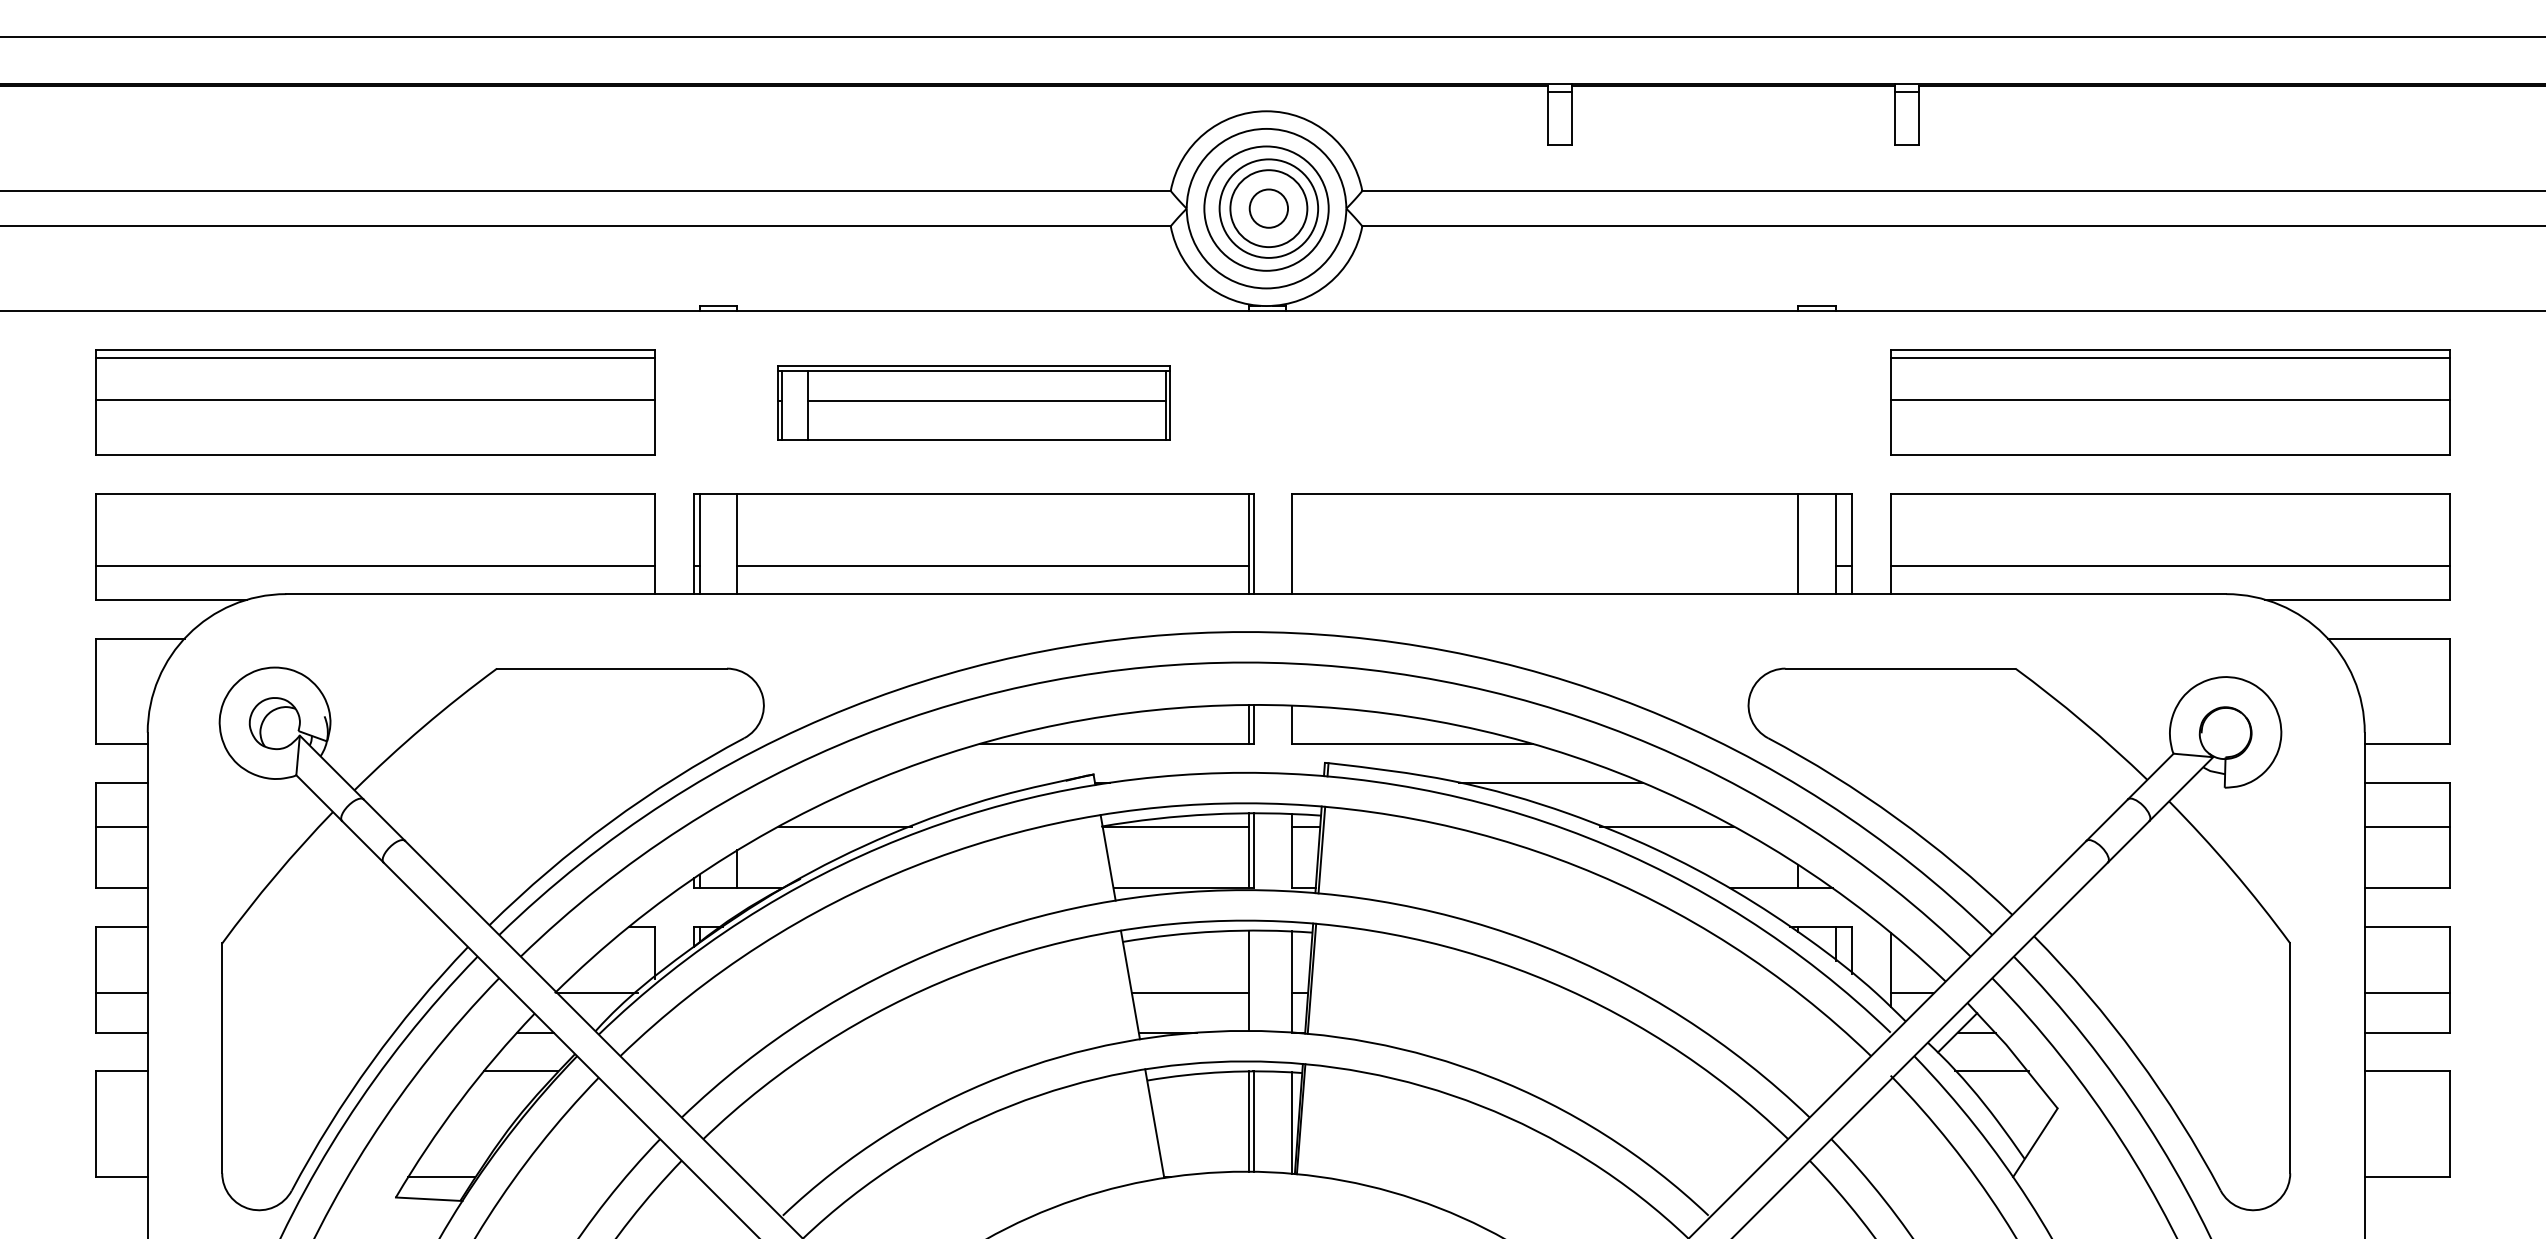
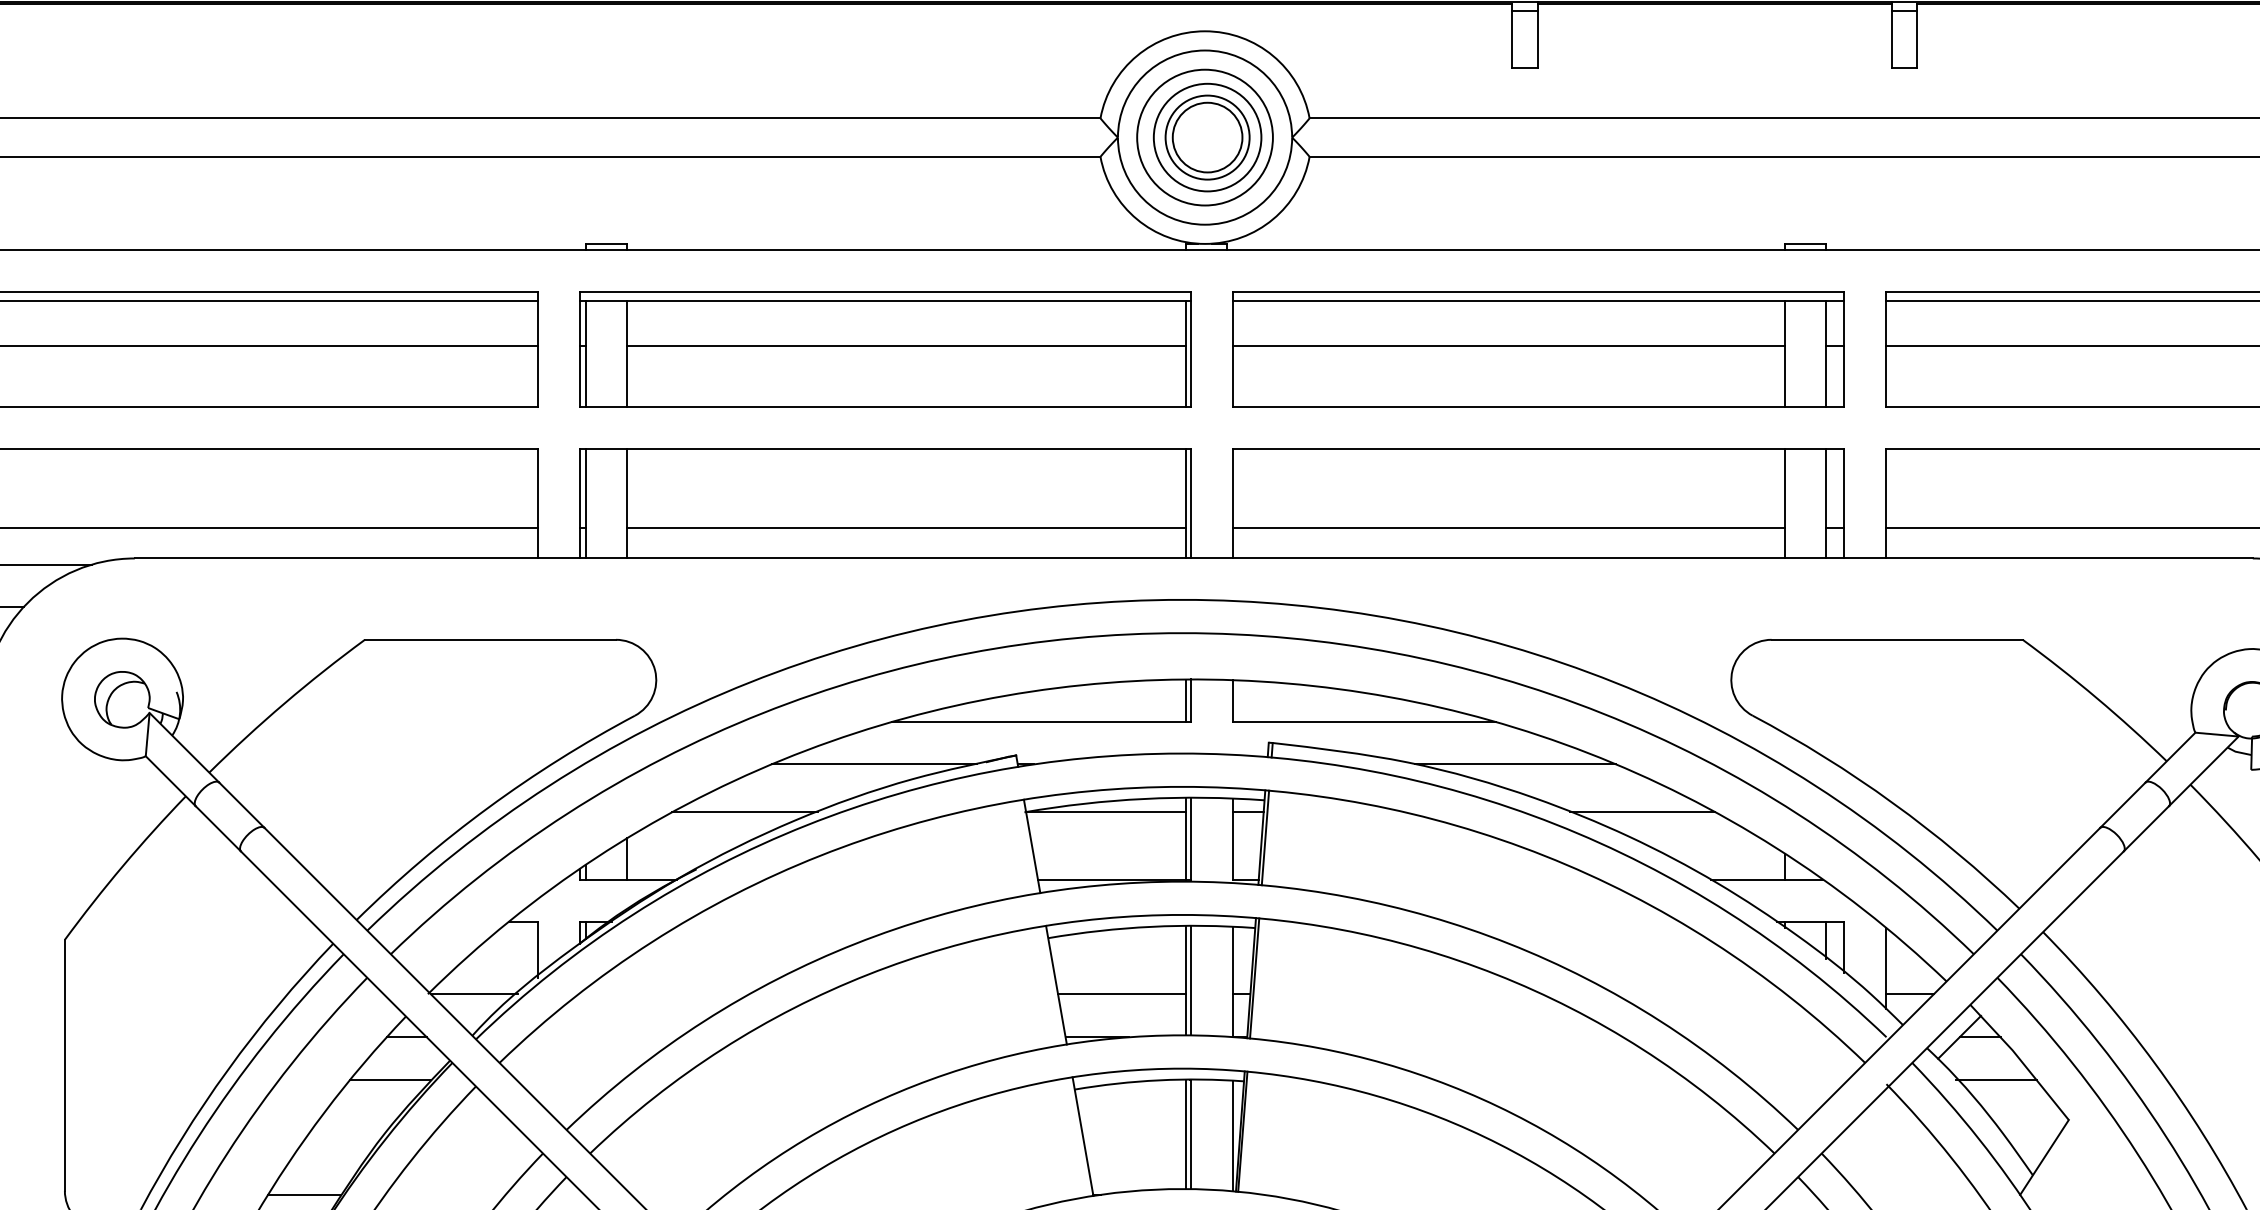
circle: (1268, 208) -> (1207, 137), size x1.67
part: (973, 402) -> (885, 349), size x1.43
part: (1571, 402) -> (1538, 349), added
line: (1544, 566) -> (1508, 528), added
line: (963, 782) -> (874, 764), added
line: (1253, 980) -> (1190, 980), added

